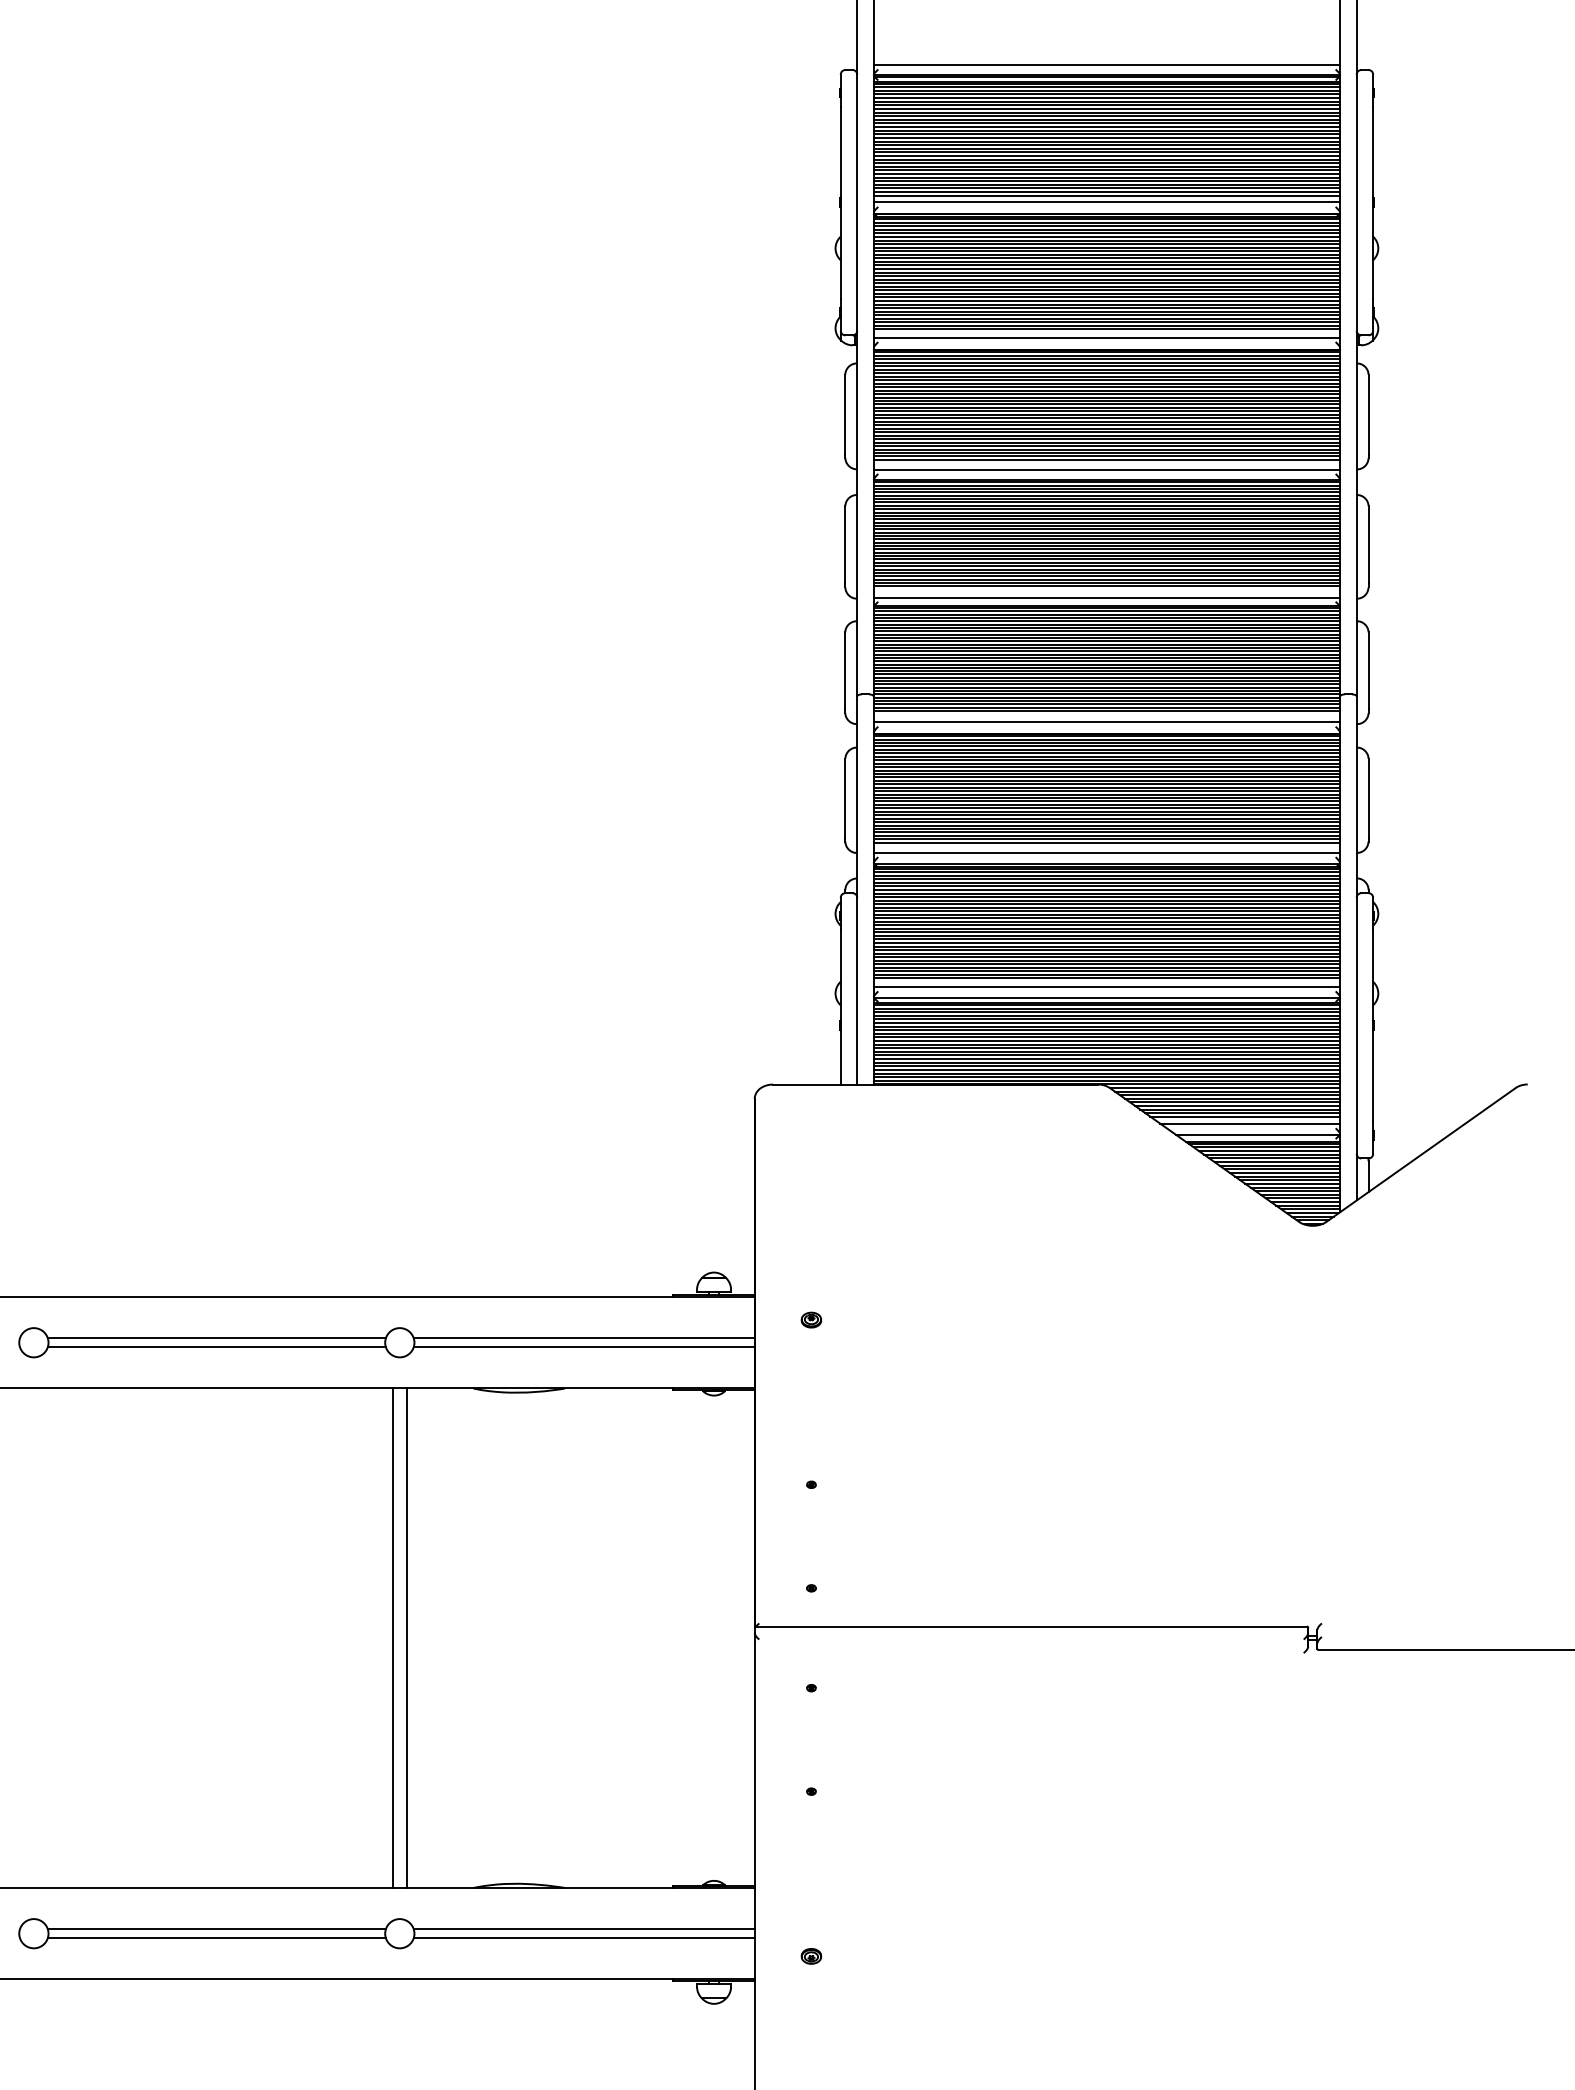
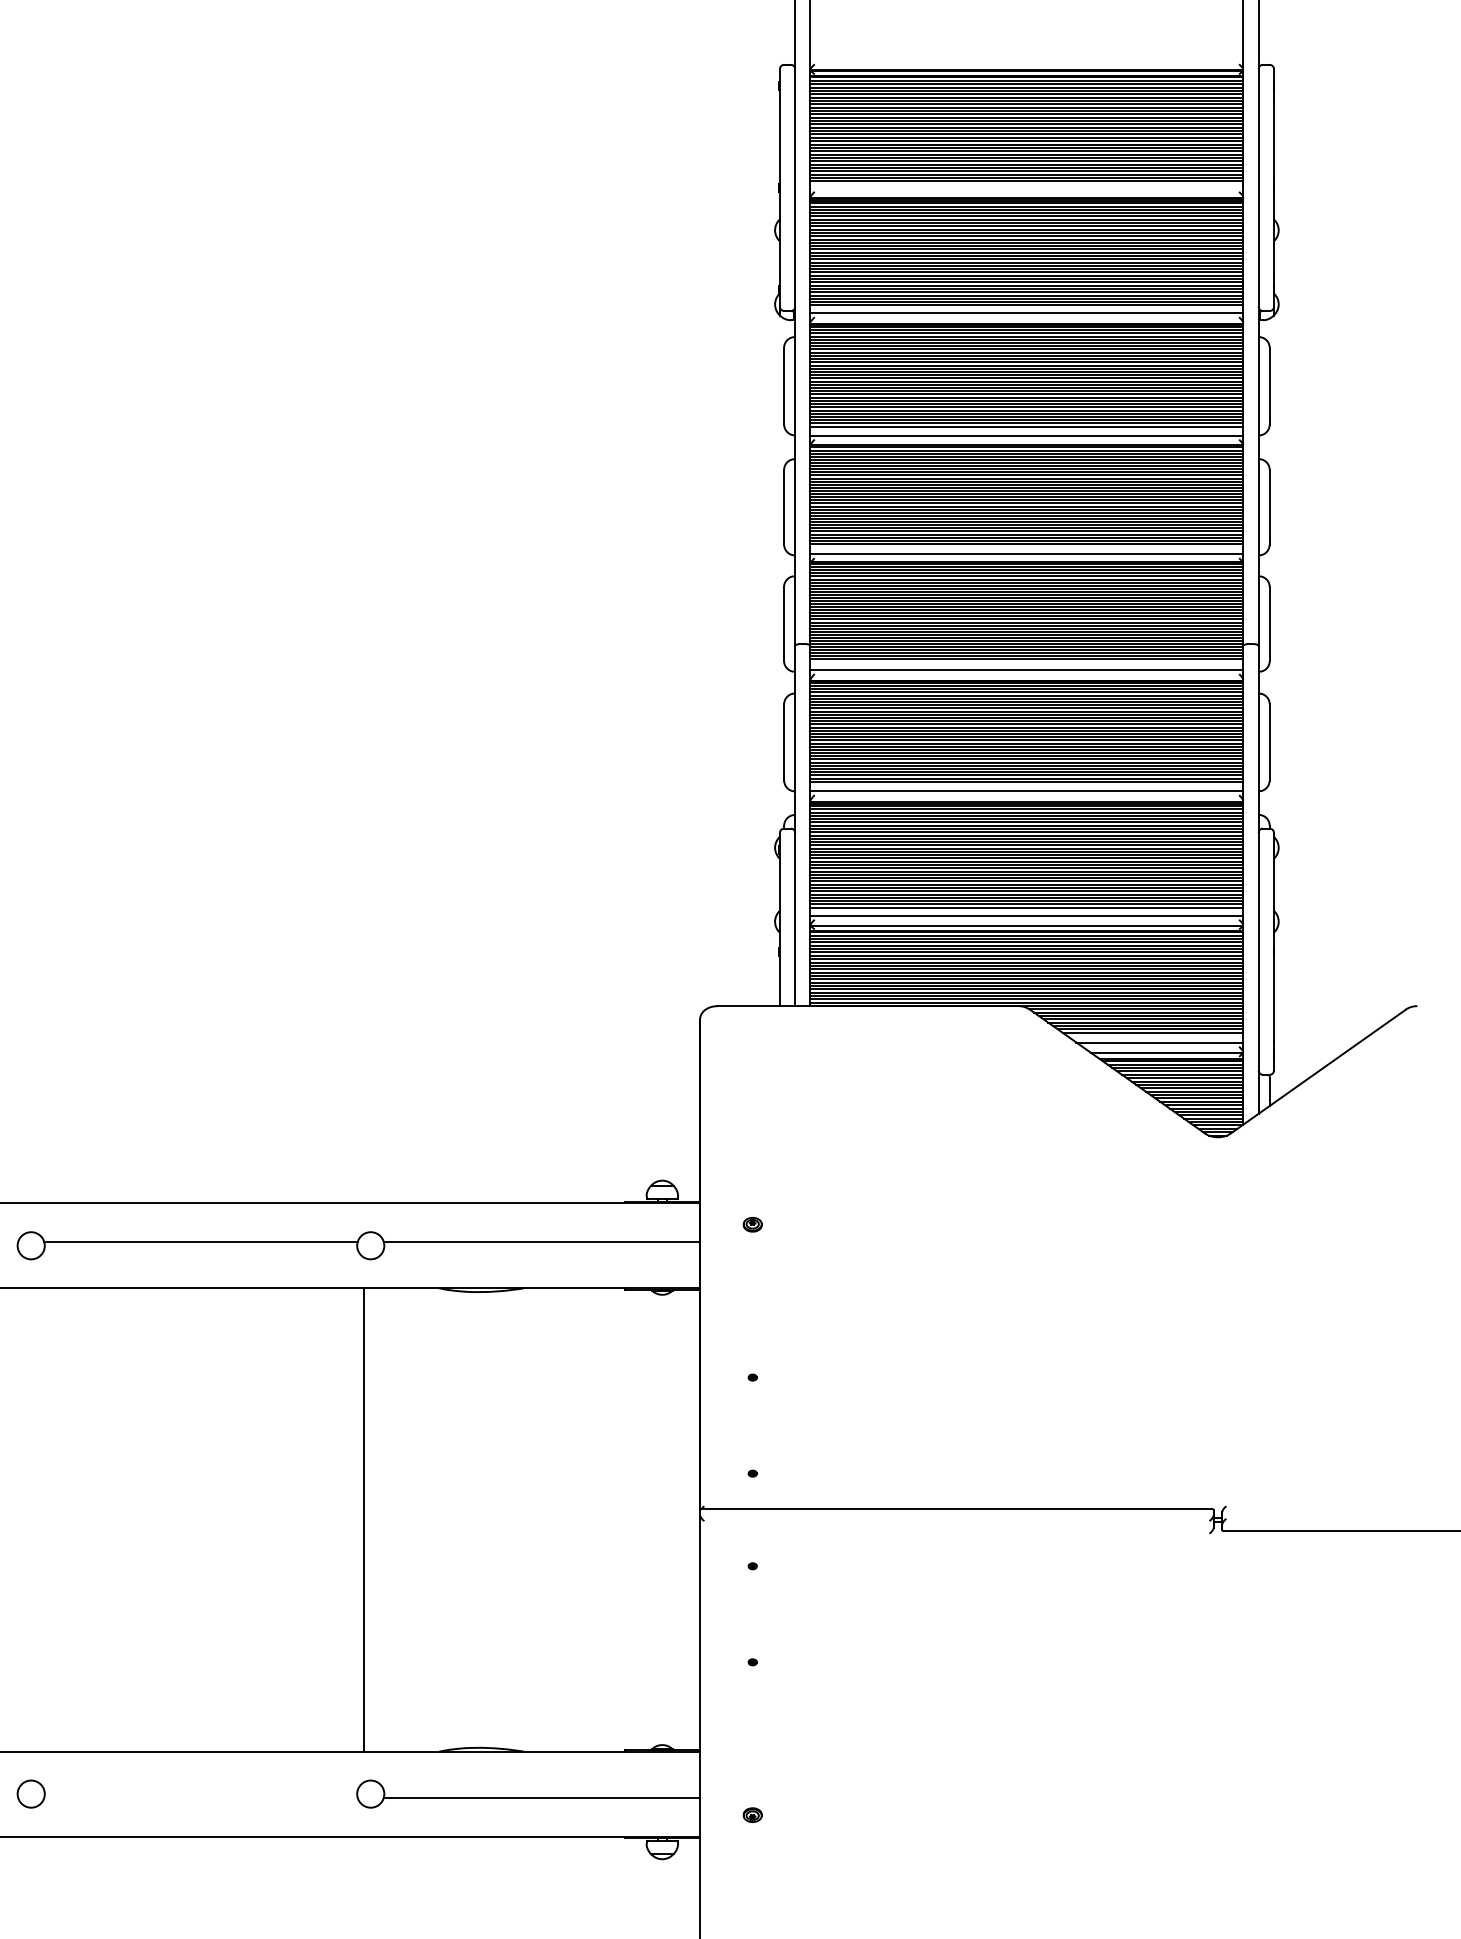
line: (1106, 64) -> (1026, 59), removed
line: (1106, 202) -> (1026, 187), removed
line: (1245, 1116) -> (1155, 1035), removed
line: (216, 1347) -> (200, 1250), removed
line: (583, 1347) -> (541, 1250), removed
line: (407, 1637) -> (377, 1519), removed
line: (216, 1929) -> (200, 1790), removed
line: (583, 1929) -> (541, 1790), removed
line: (216, 1938) -> (200, 1798), removed

